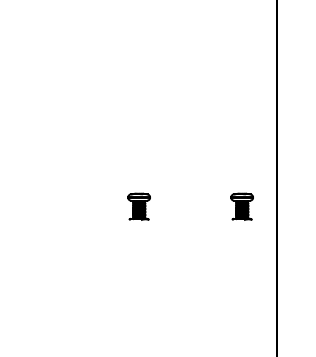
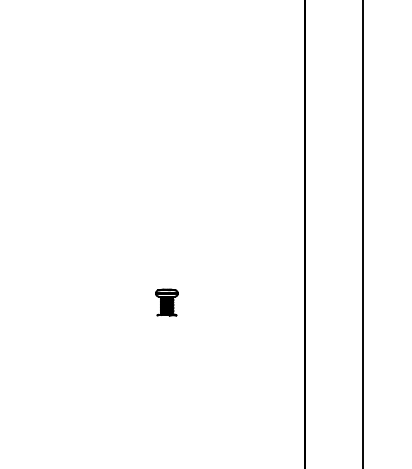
part: (241, 206) -> (269, 302), removed

